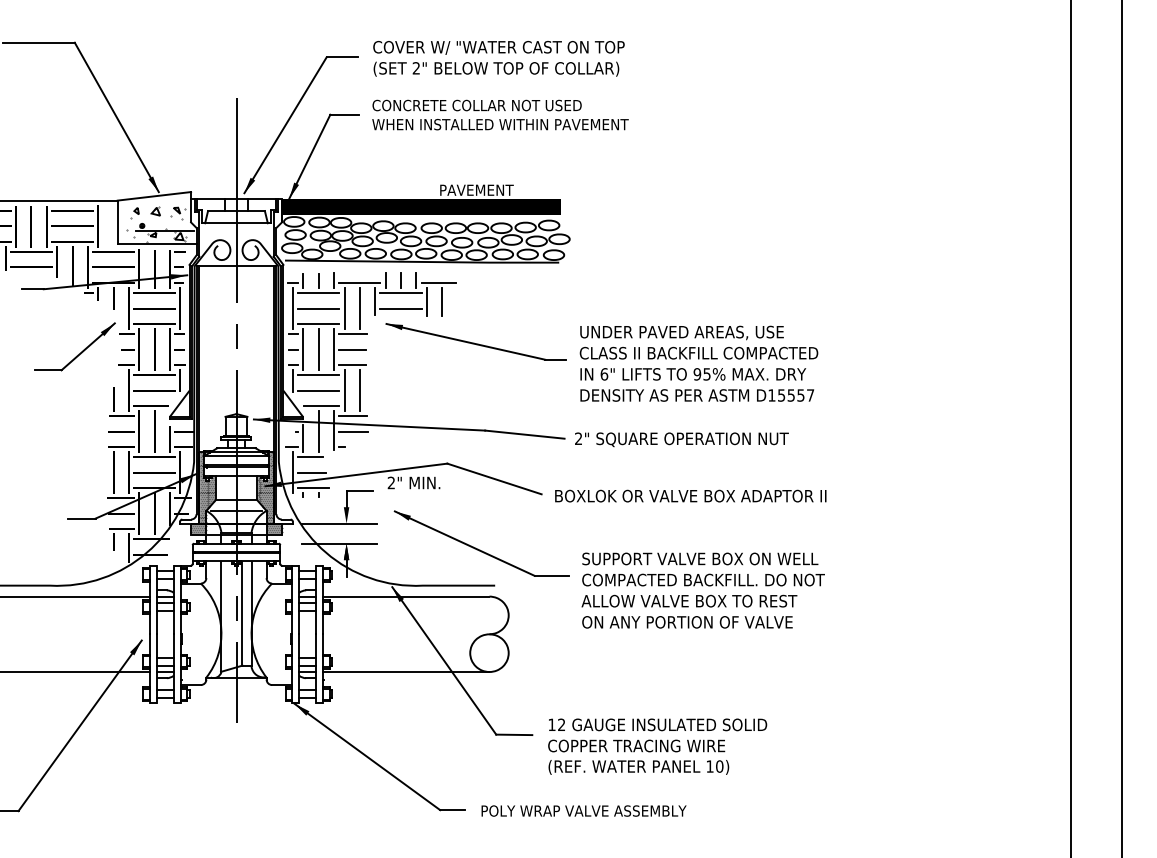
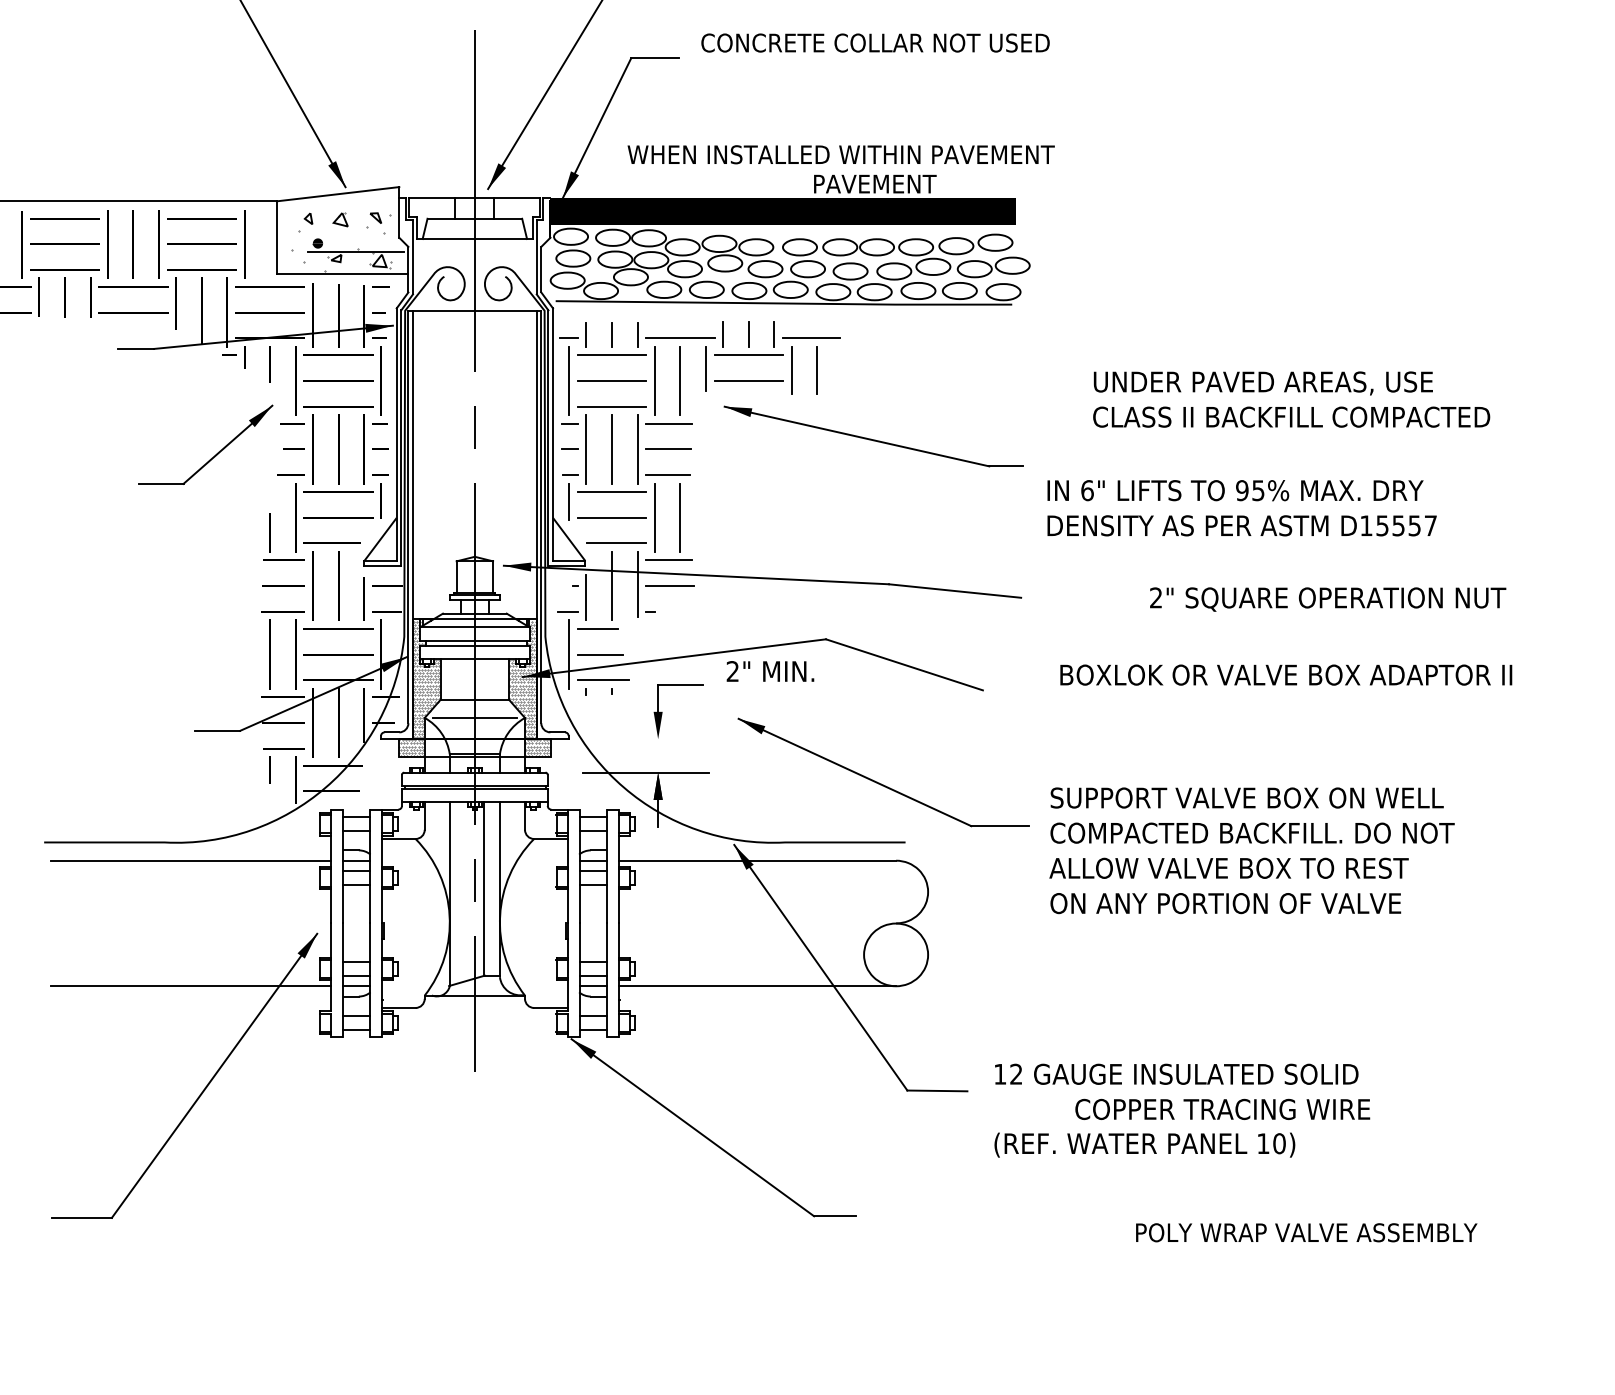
text: (500, 124) -> (841, 154), moved
text: (698, 342) -> (1290, 399), moved
text: (681, 439) -> (1327, 599), moved
text: (690, 495) -> (1285, 674), moved
line: (338, 523) -> (644, 738), removed
text: (636, 745) -> (1222, 1108), moved
text: (583, 810) -> (1305, 1231), moved

